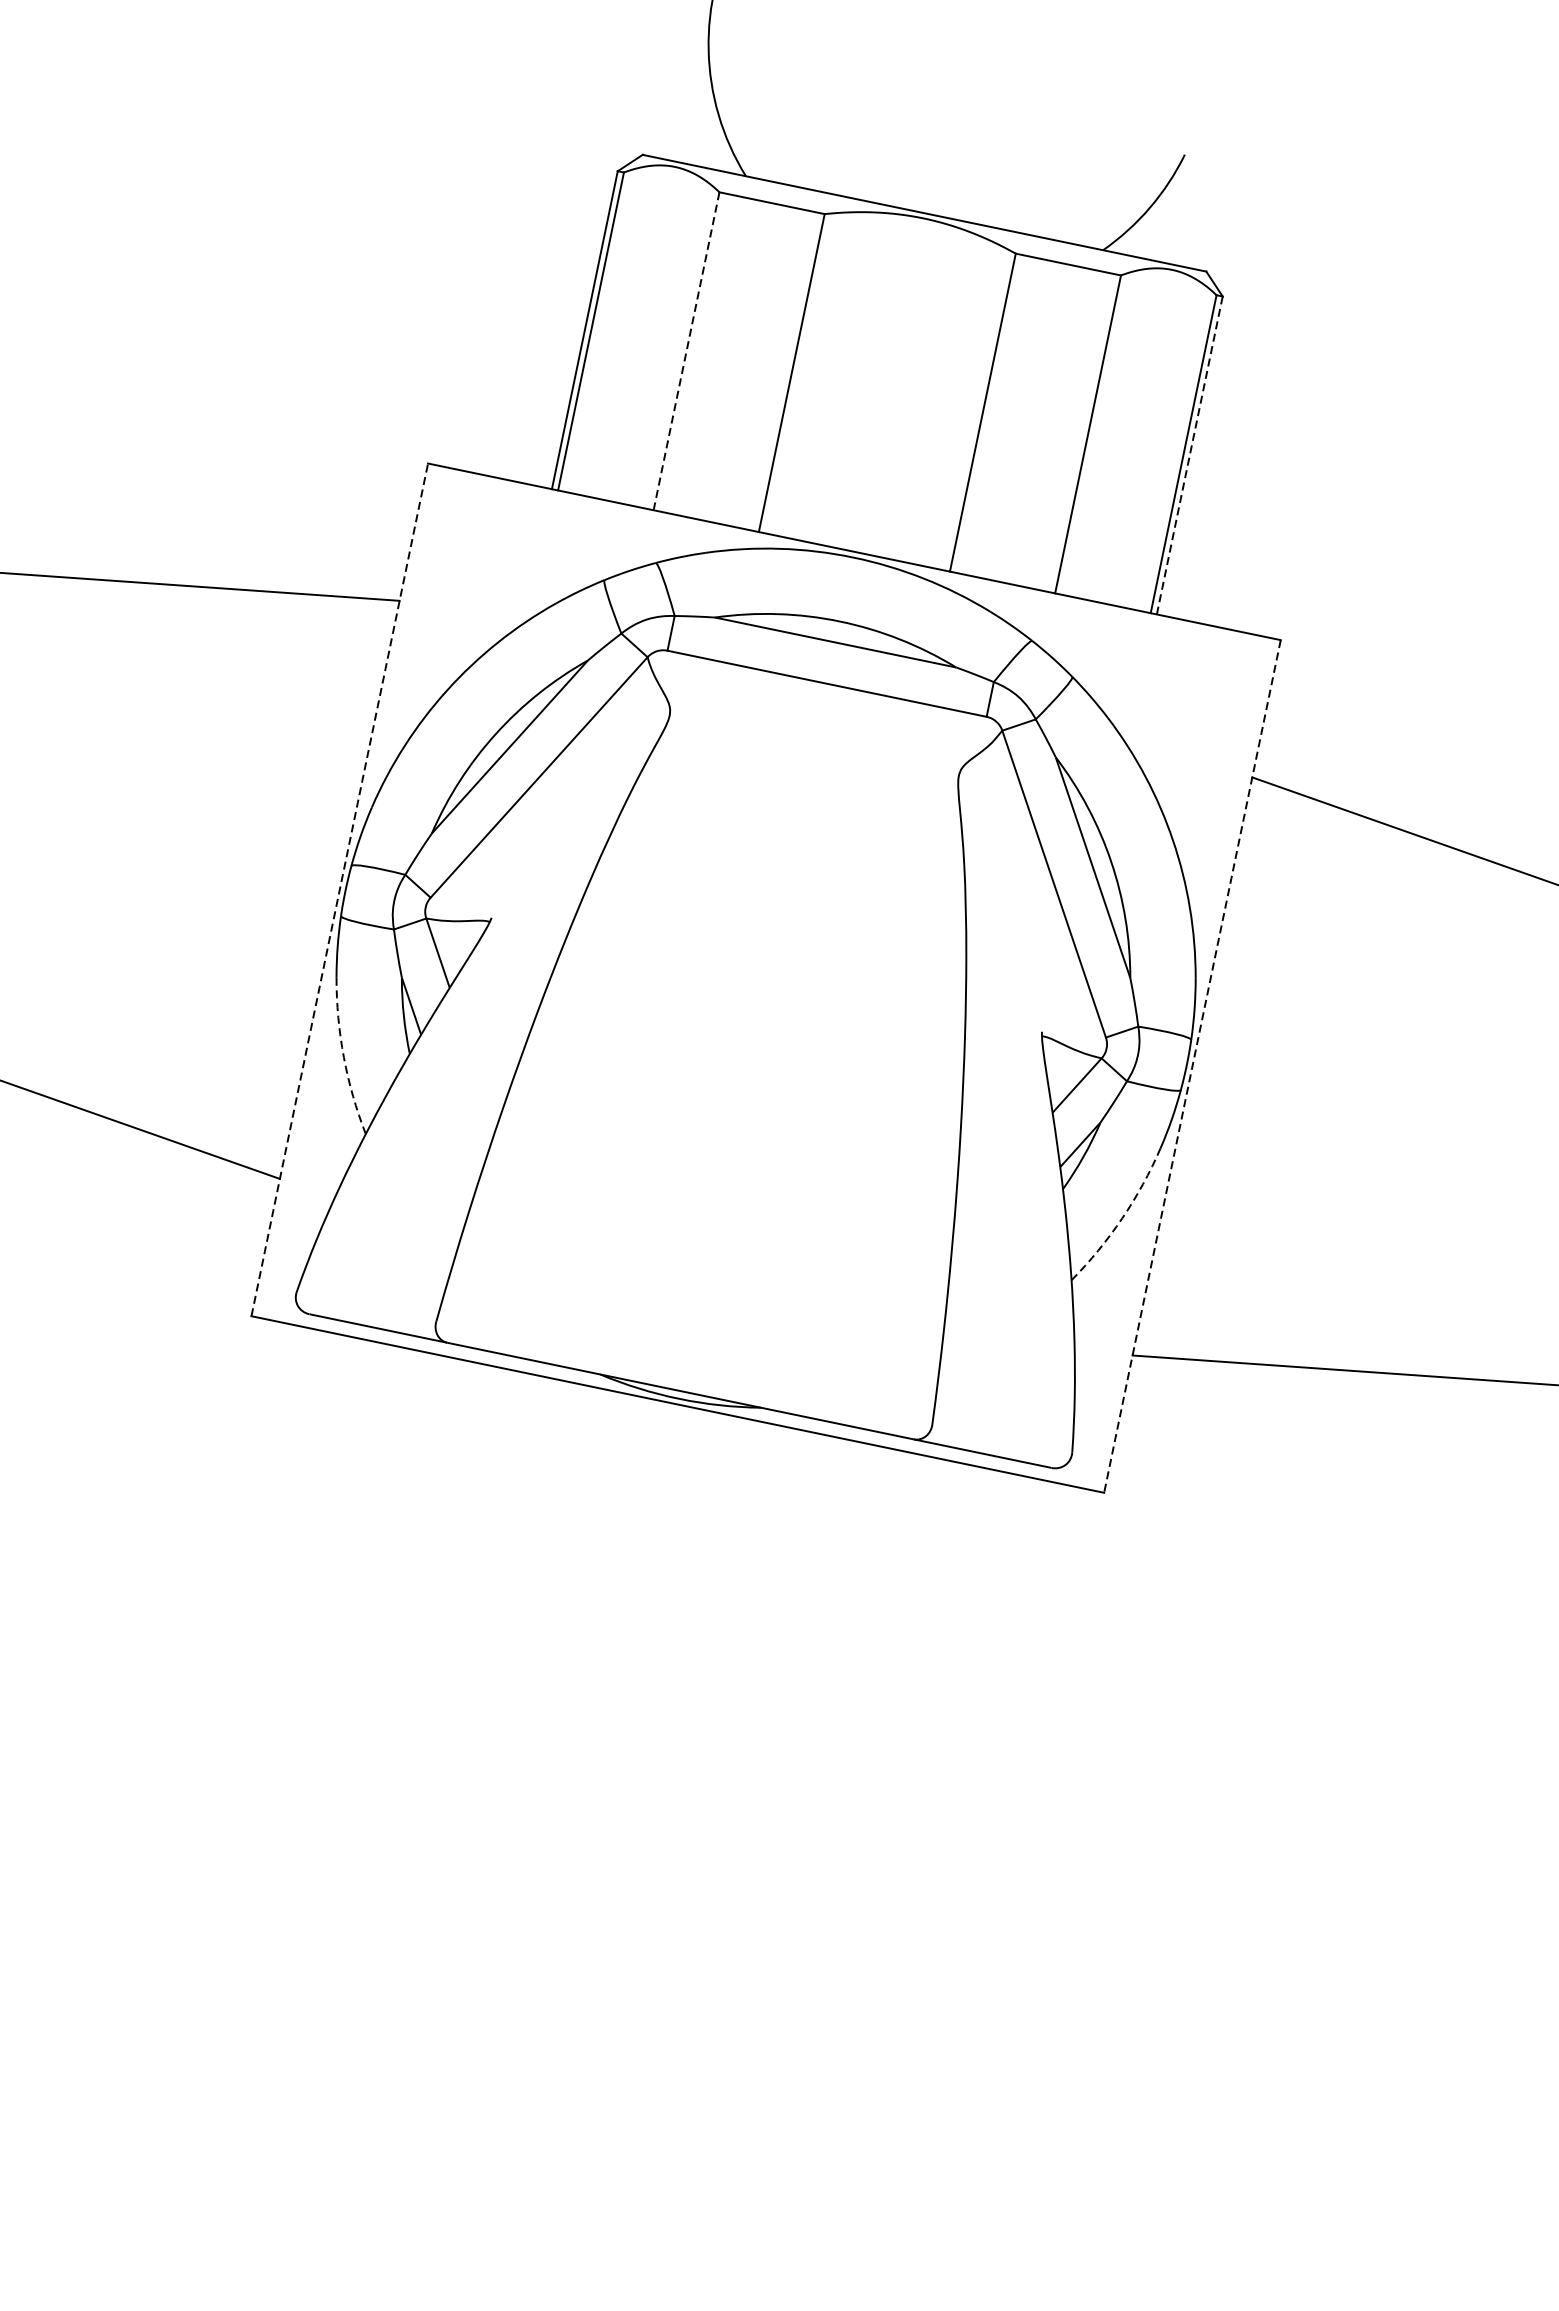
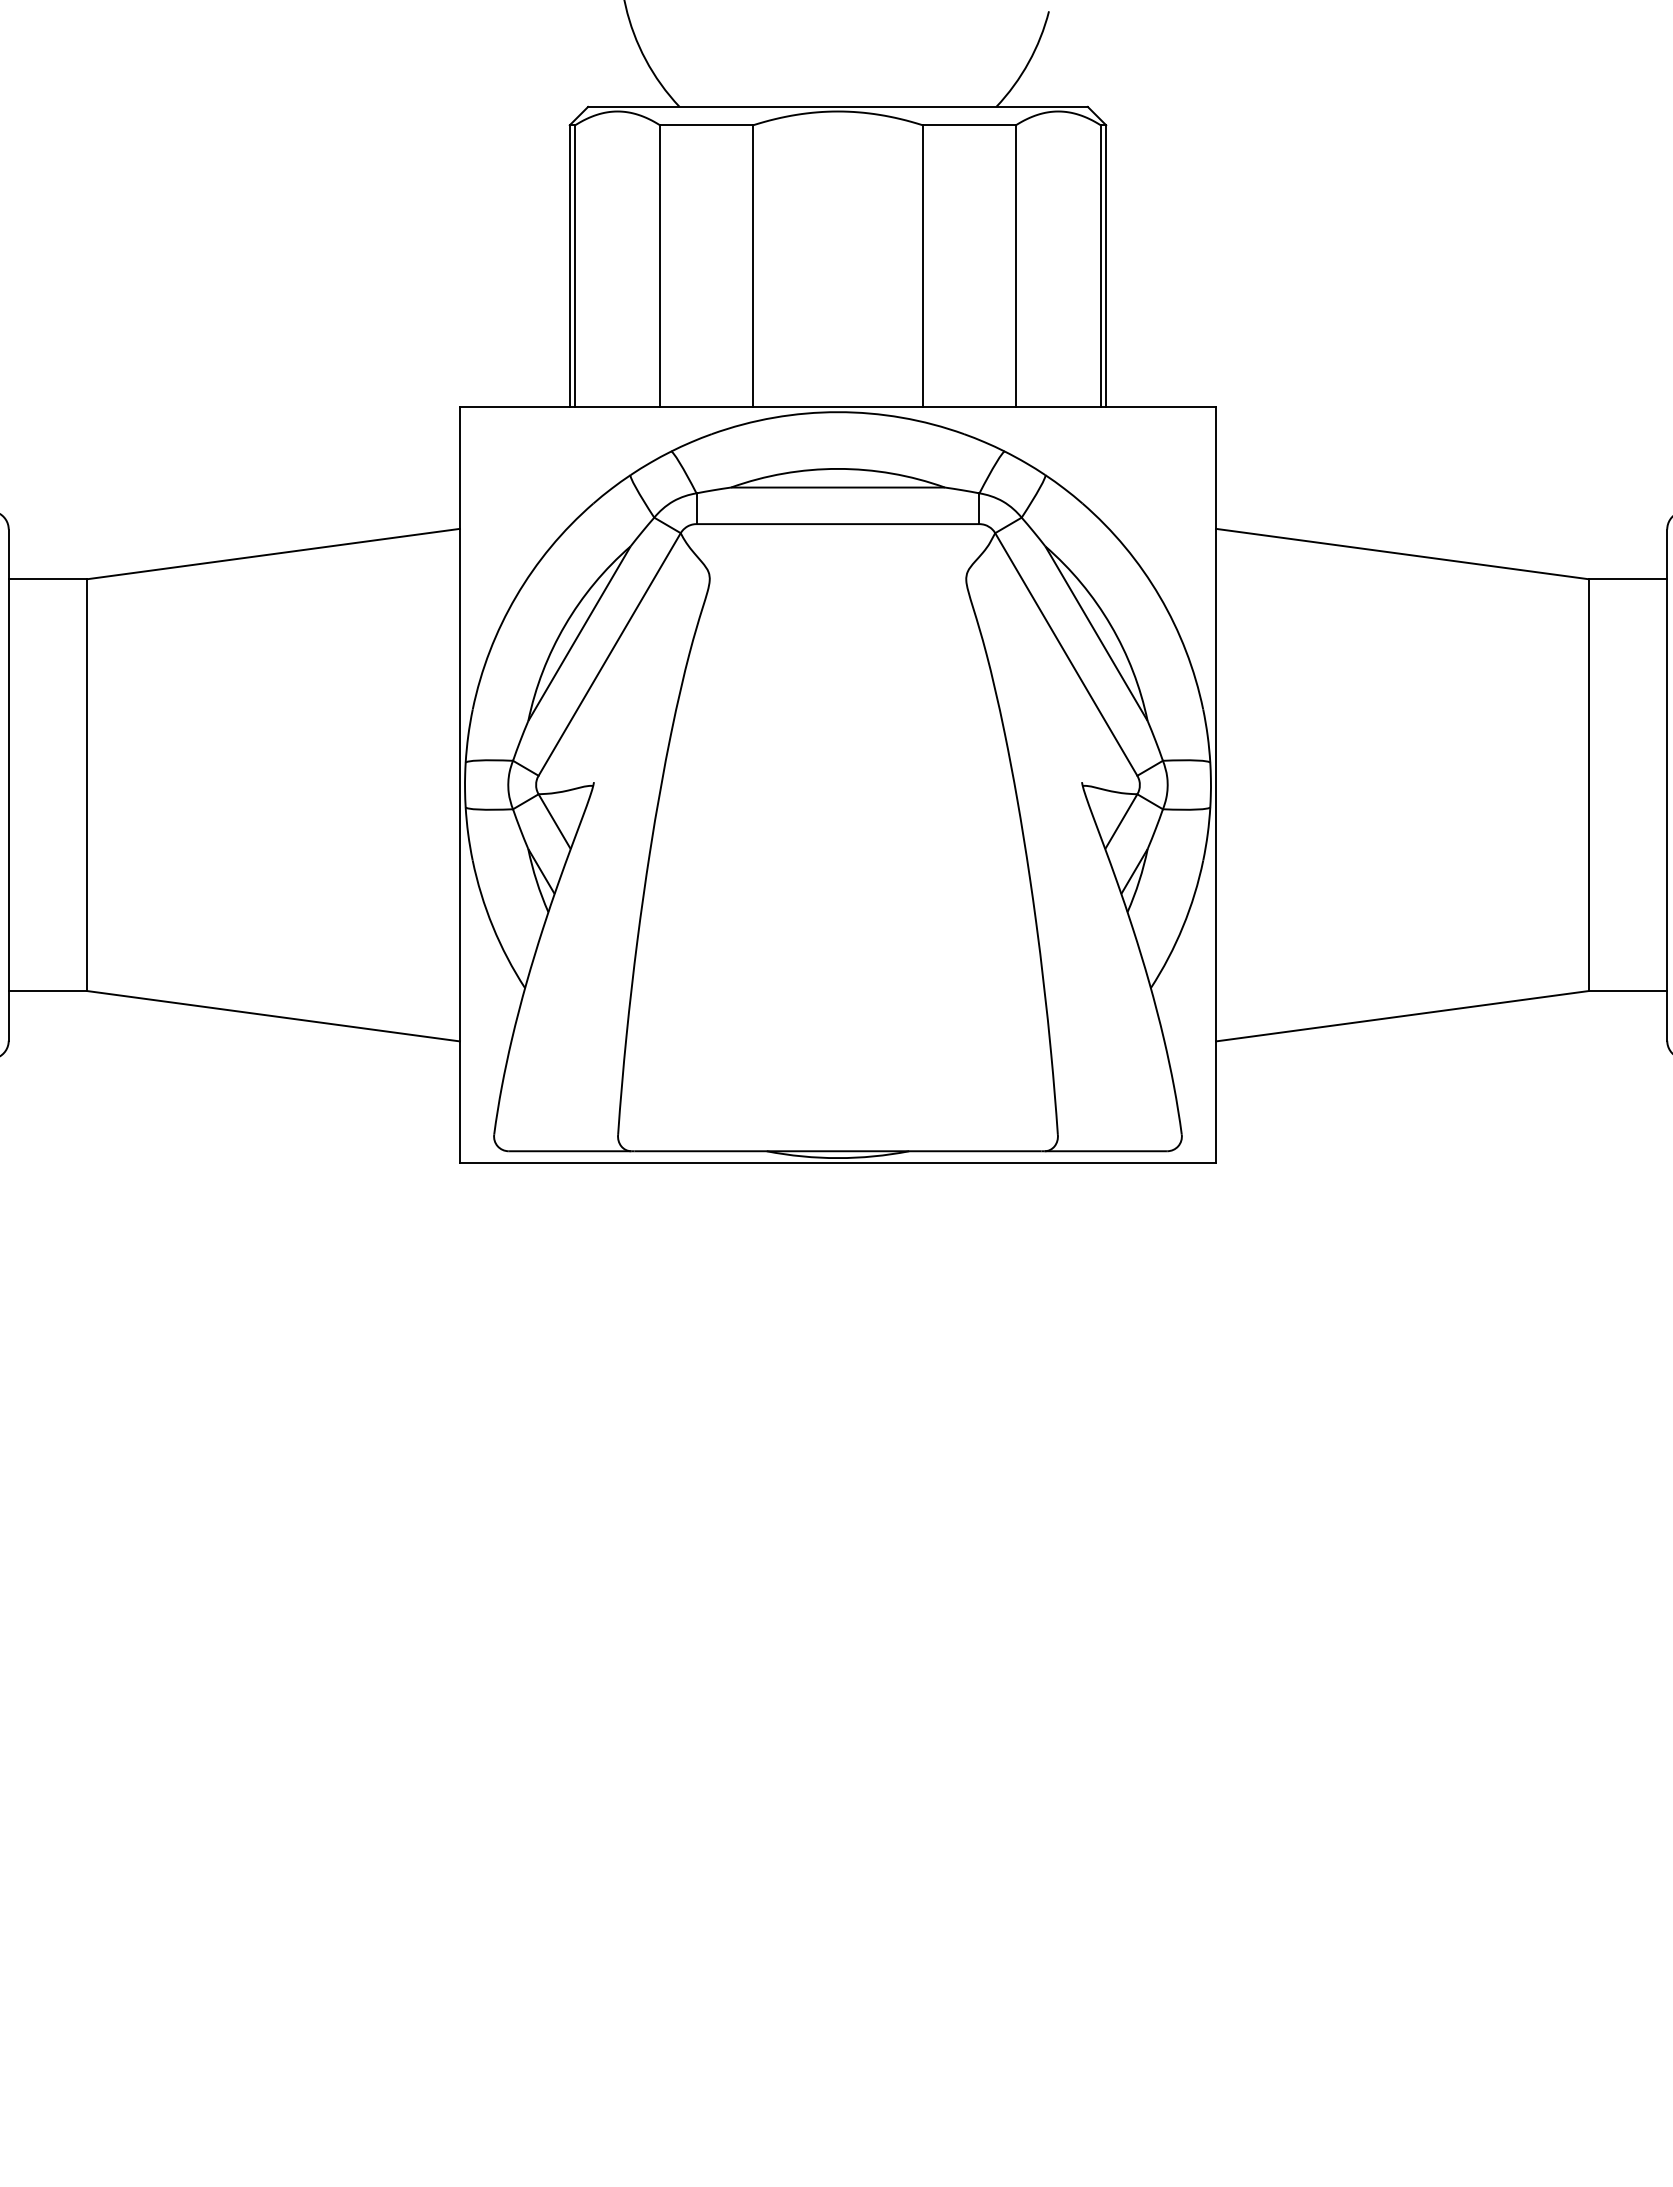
line: (685, 351) -> (659, 266), dashed -> solid
line: (1190, 455) -> (1106, 266), dashed -> solid
line: (339, 889) -> (459, 784), dashed -> solid
arc: (343, 1056) -> (492, 926), dashed -> solid
line: (1191, 1066) -> (1215, 785), dashed -> solid
arc: (1122, 1218) -> (1183, 926), dashed -> solid

